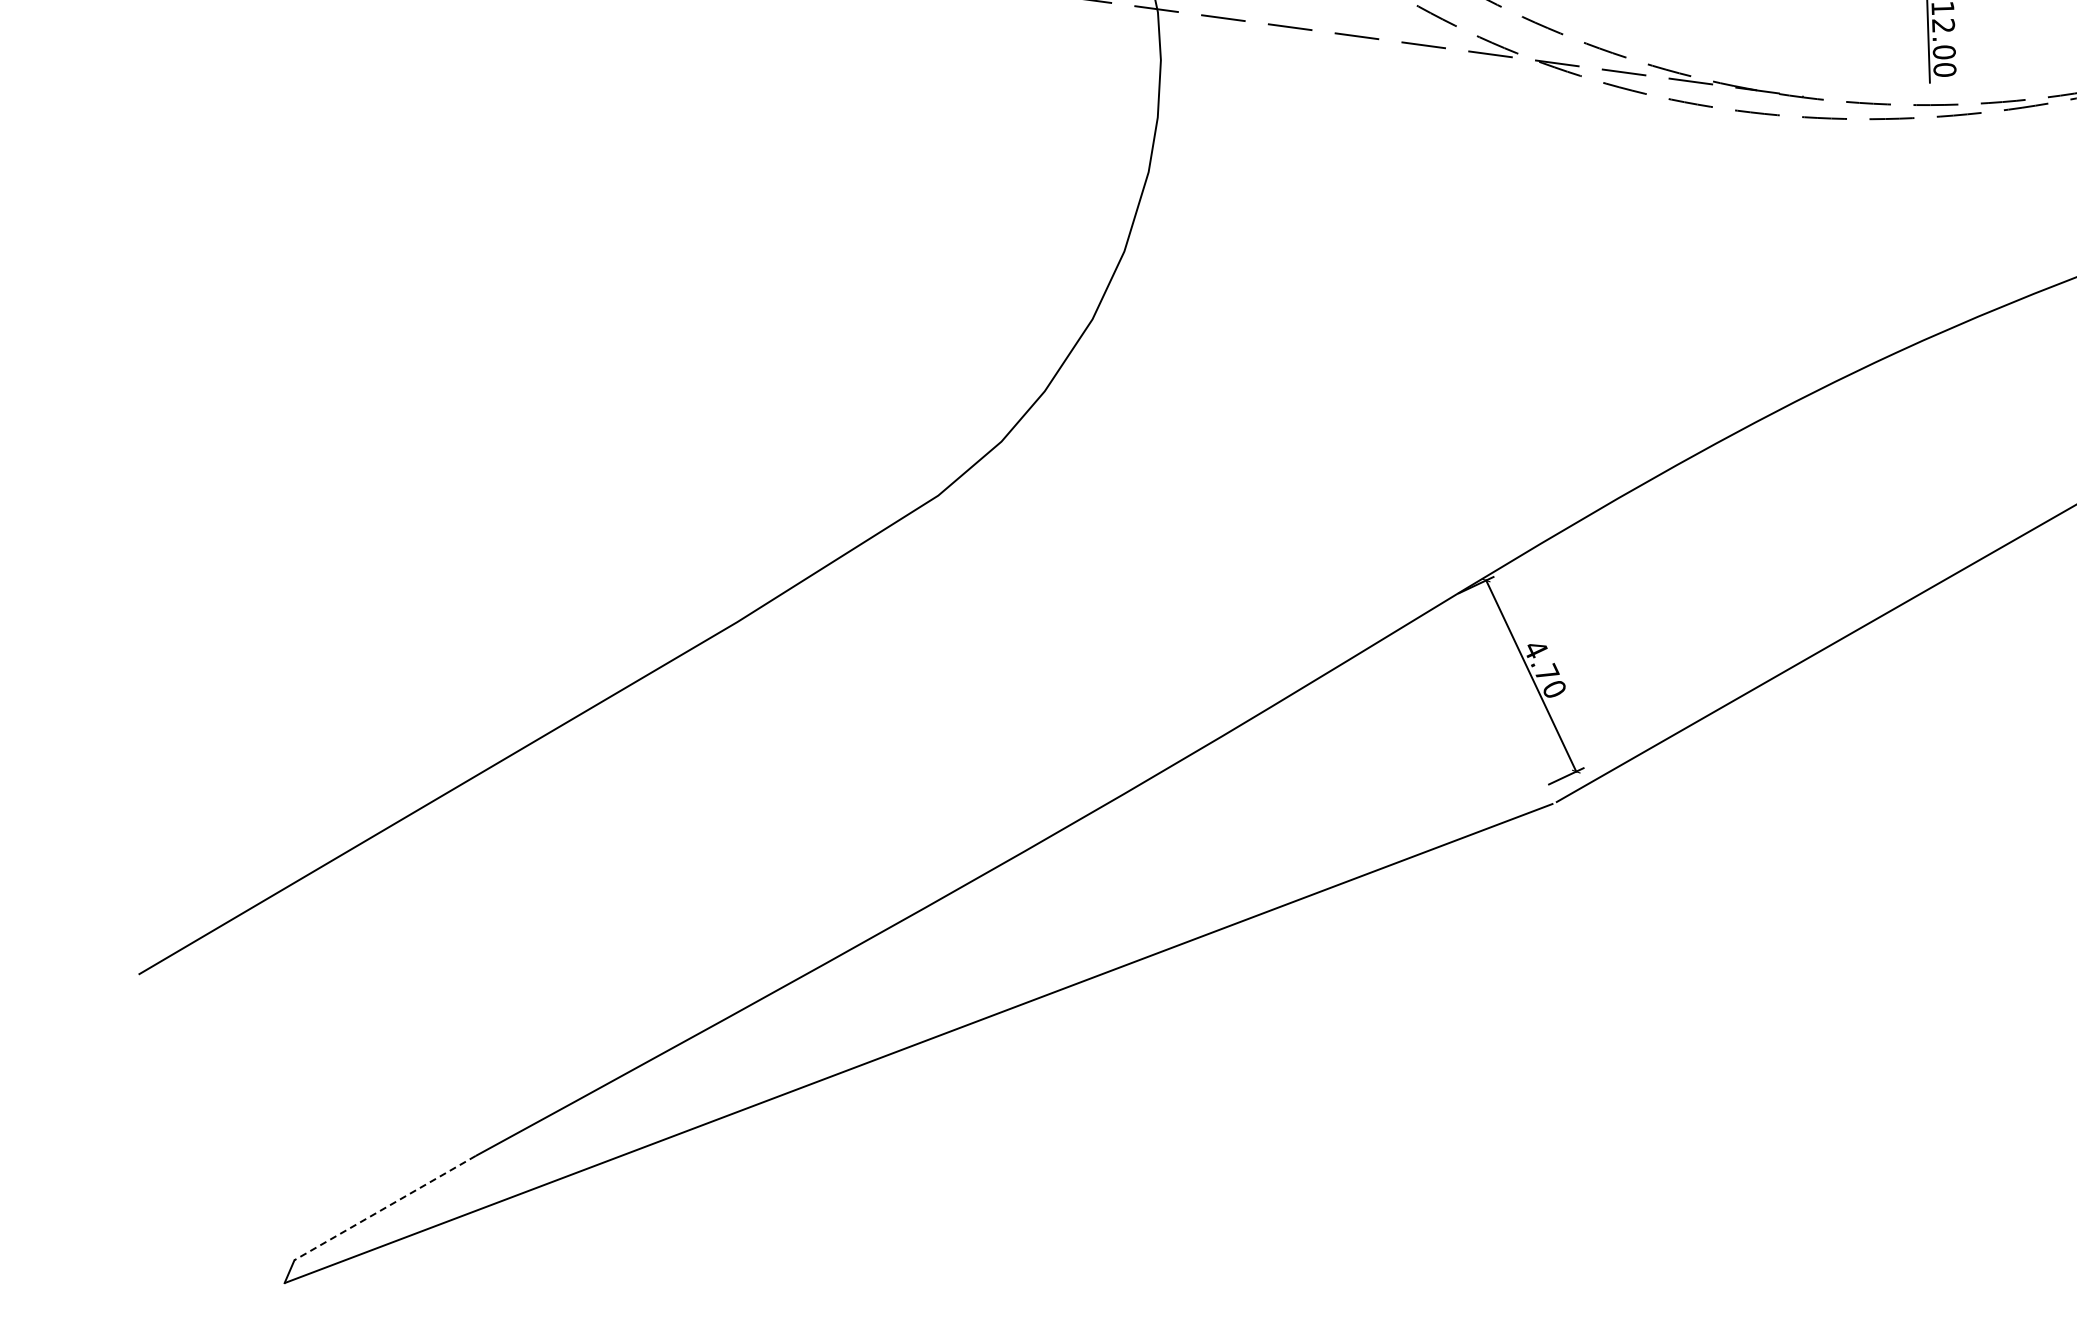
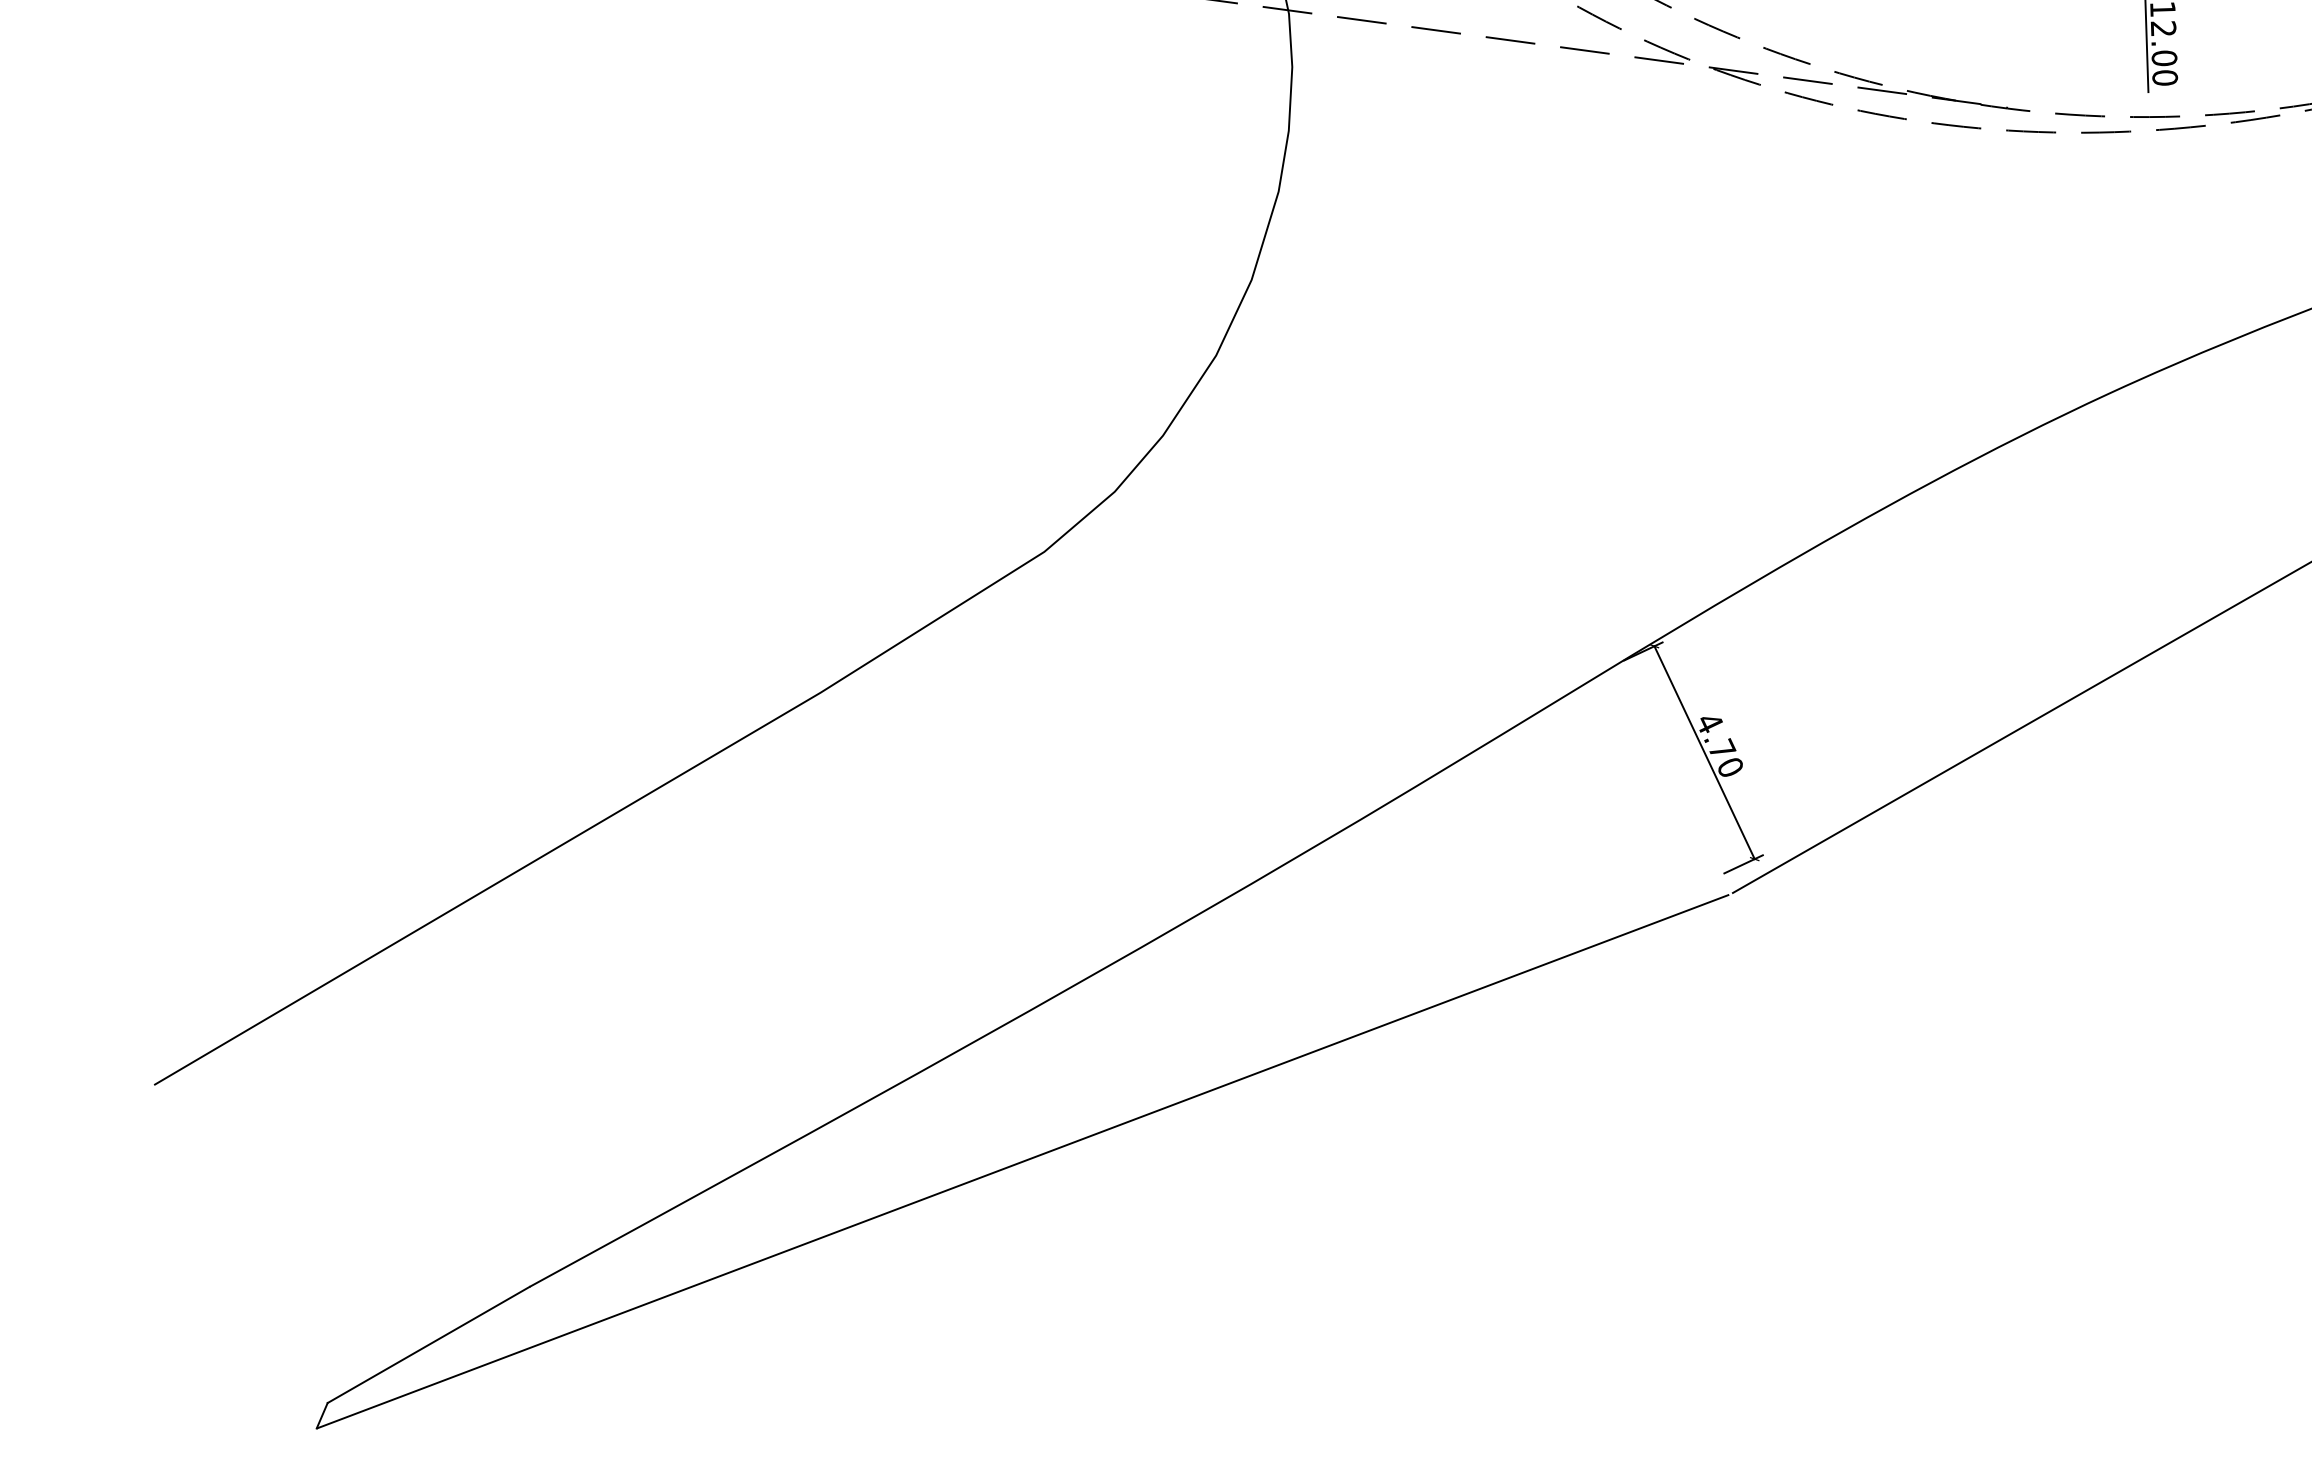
line: (385, 1208) -> (429, 1345), dashed -> solid

